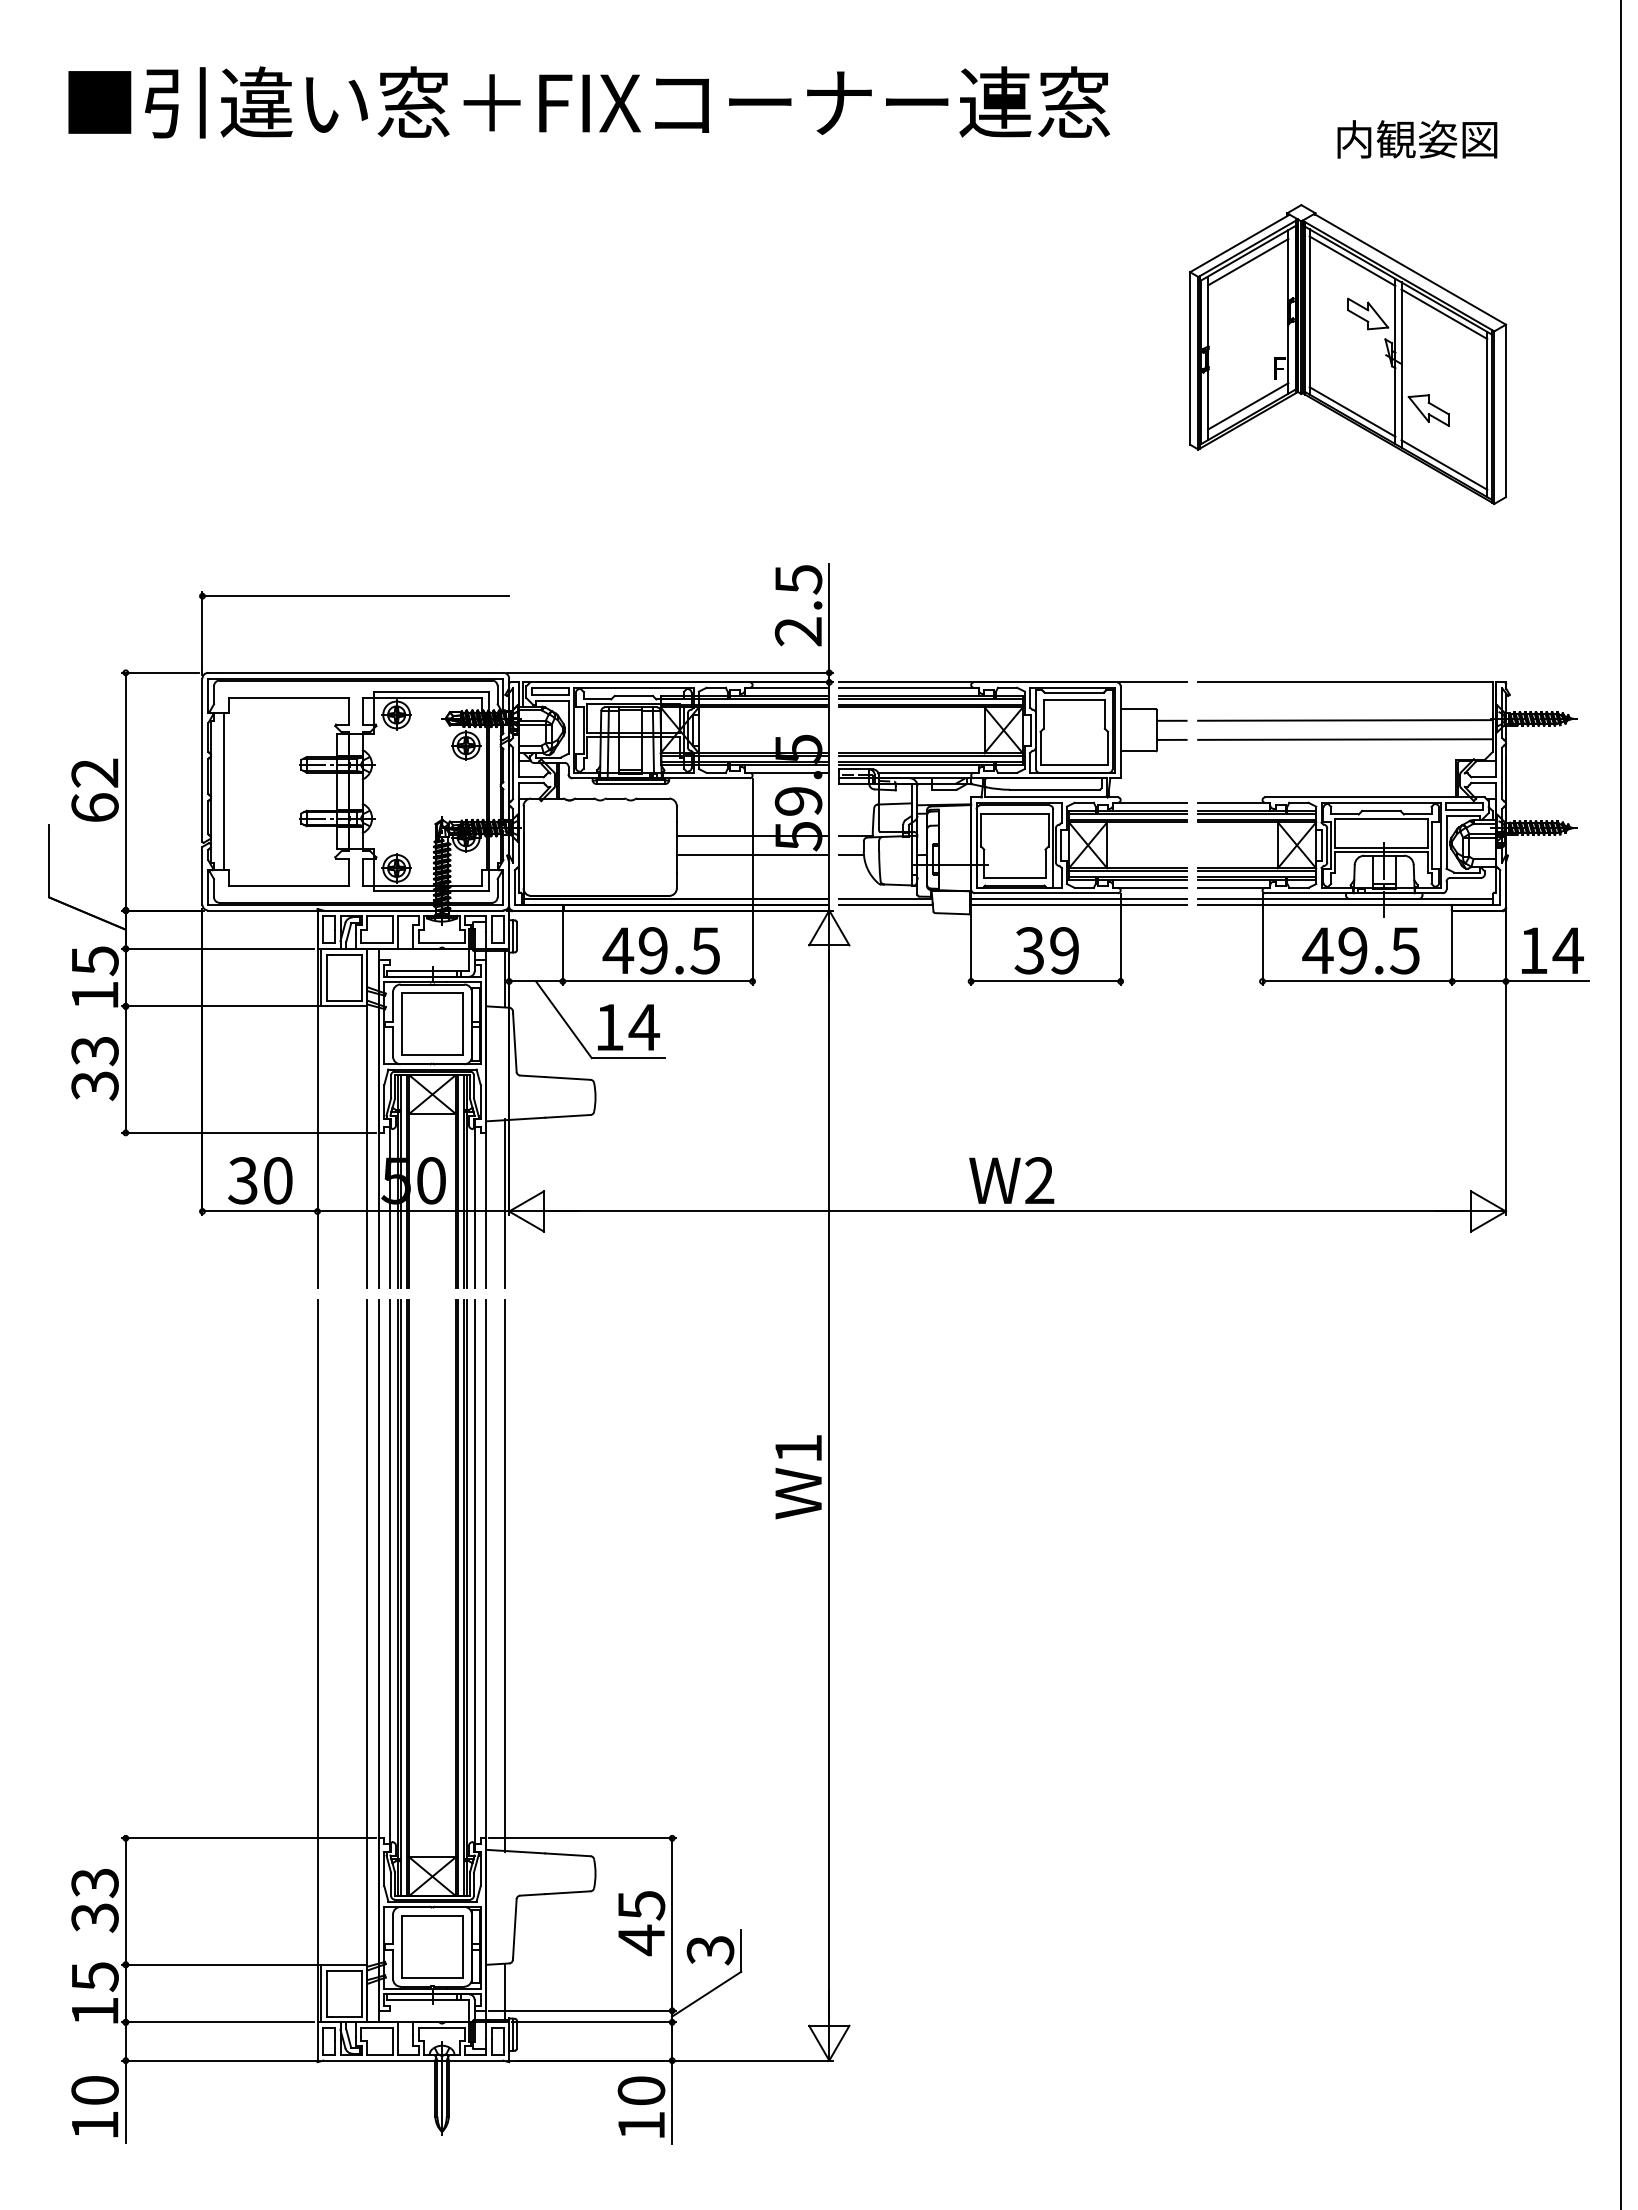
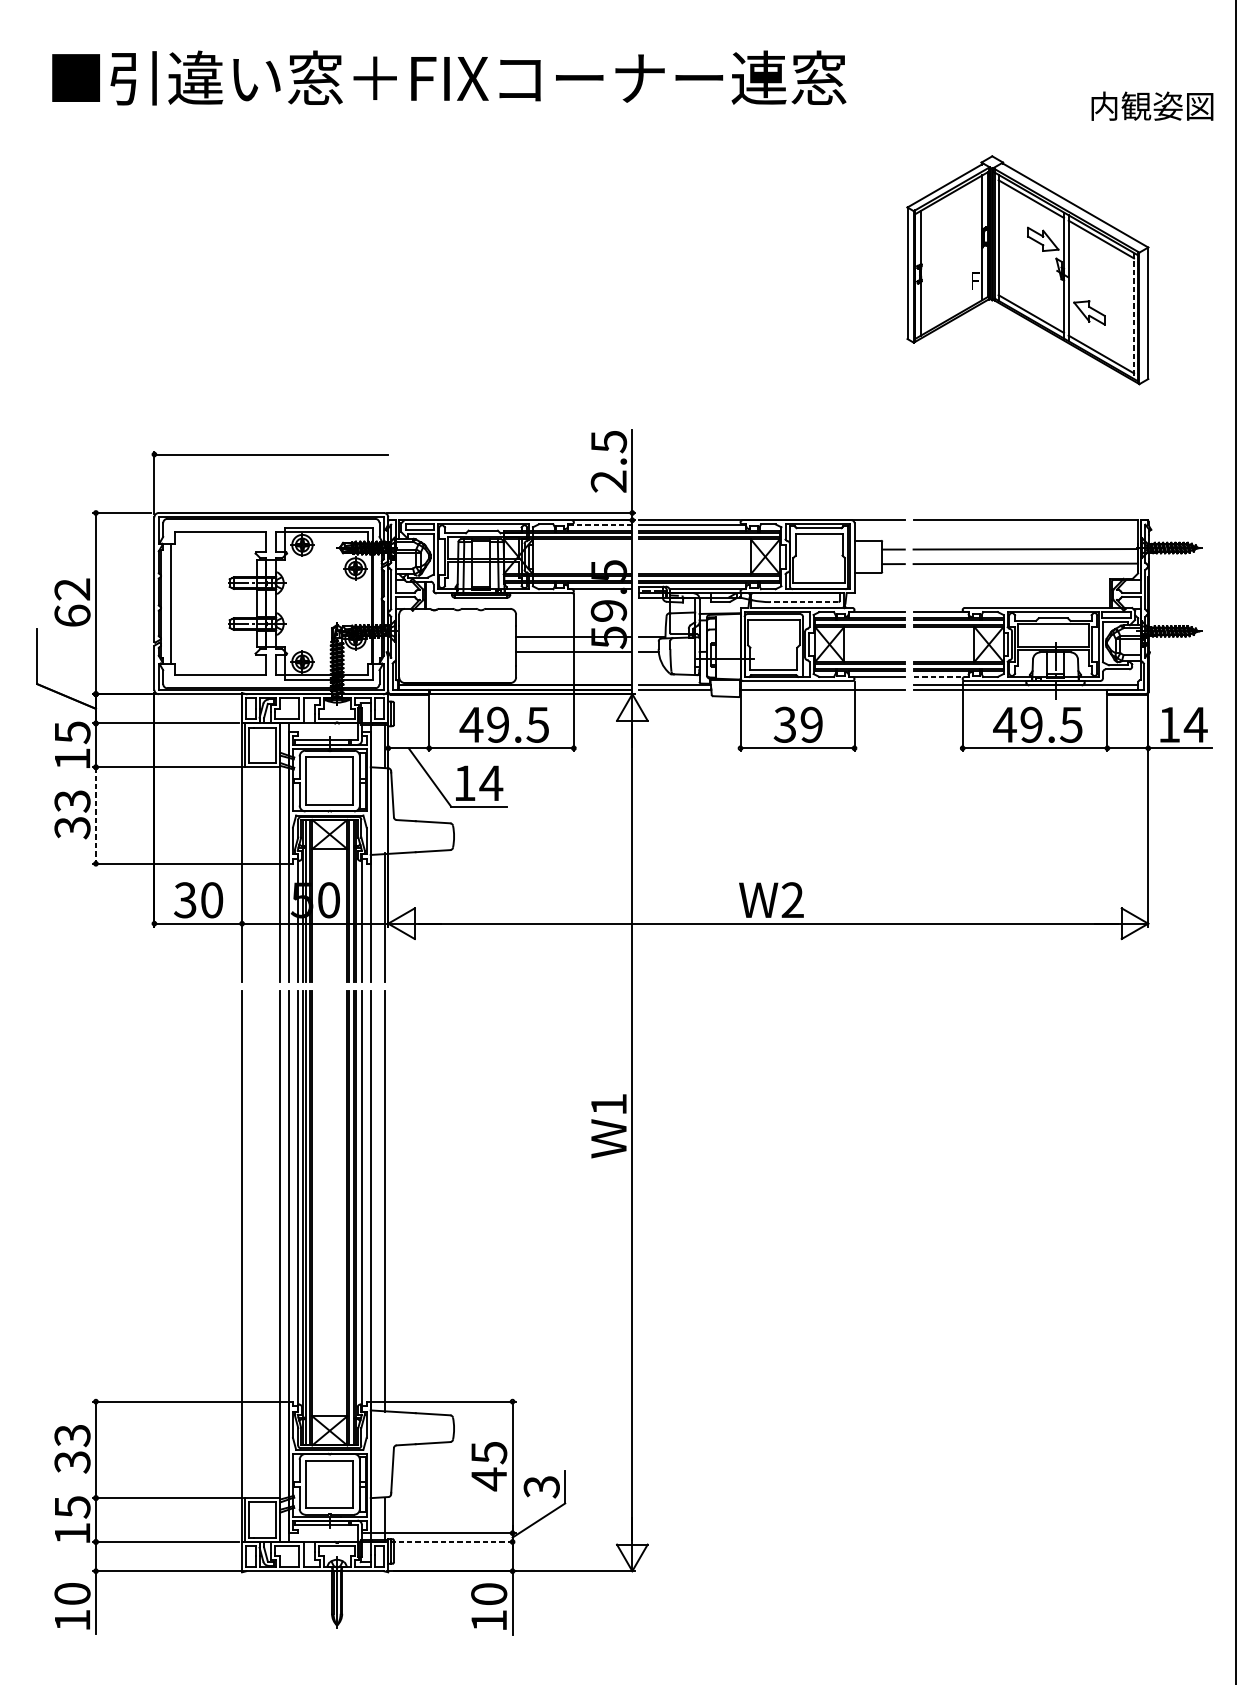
text: (1417, 139) -> (1152, 106), moved
line: (1248, 262) -> (951, 200), removed
line: (1248, 406) -> (951, 309), removed
line: (1487, 414) -> (1134, 315), solid -> dashed
line: (786, 688) -> (599, 524), solid -> dashed
line: (1054, 789) -> (804, 601), solid -> dashed
line: (1233, 887) -> (940, 676), solid -> dashed
line: (1078, 899) -> (822, 685), removed
line: (125, 1070) -> (95, 816), solid -> dashed
line: (594, 2022) -> (453, 1542), solid -> dashed

